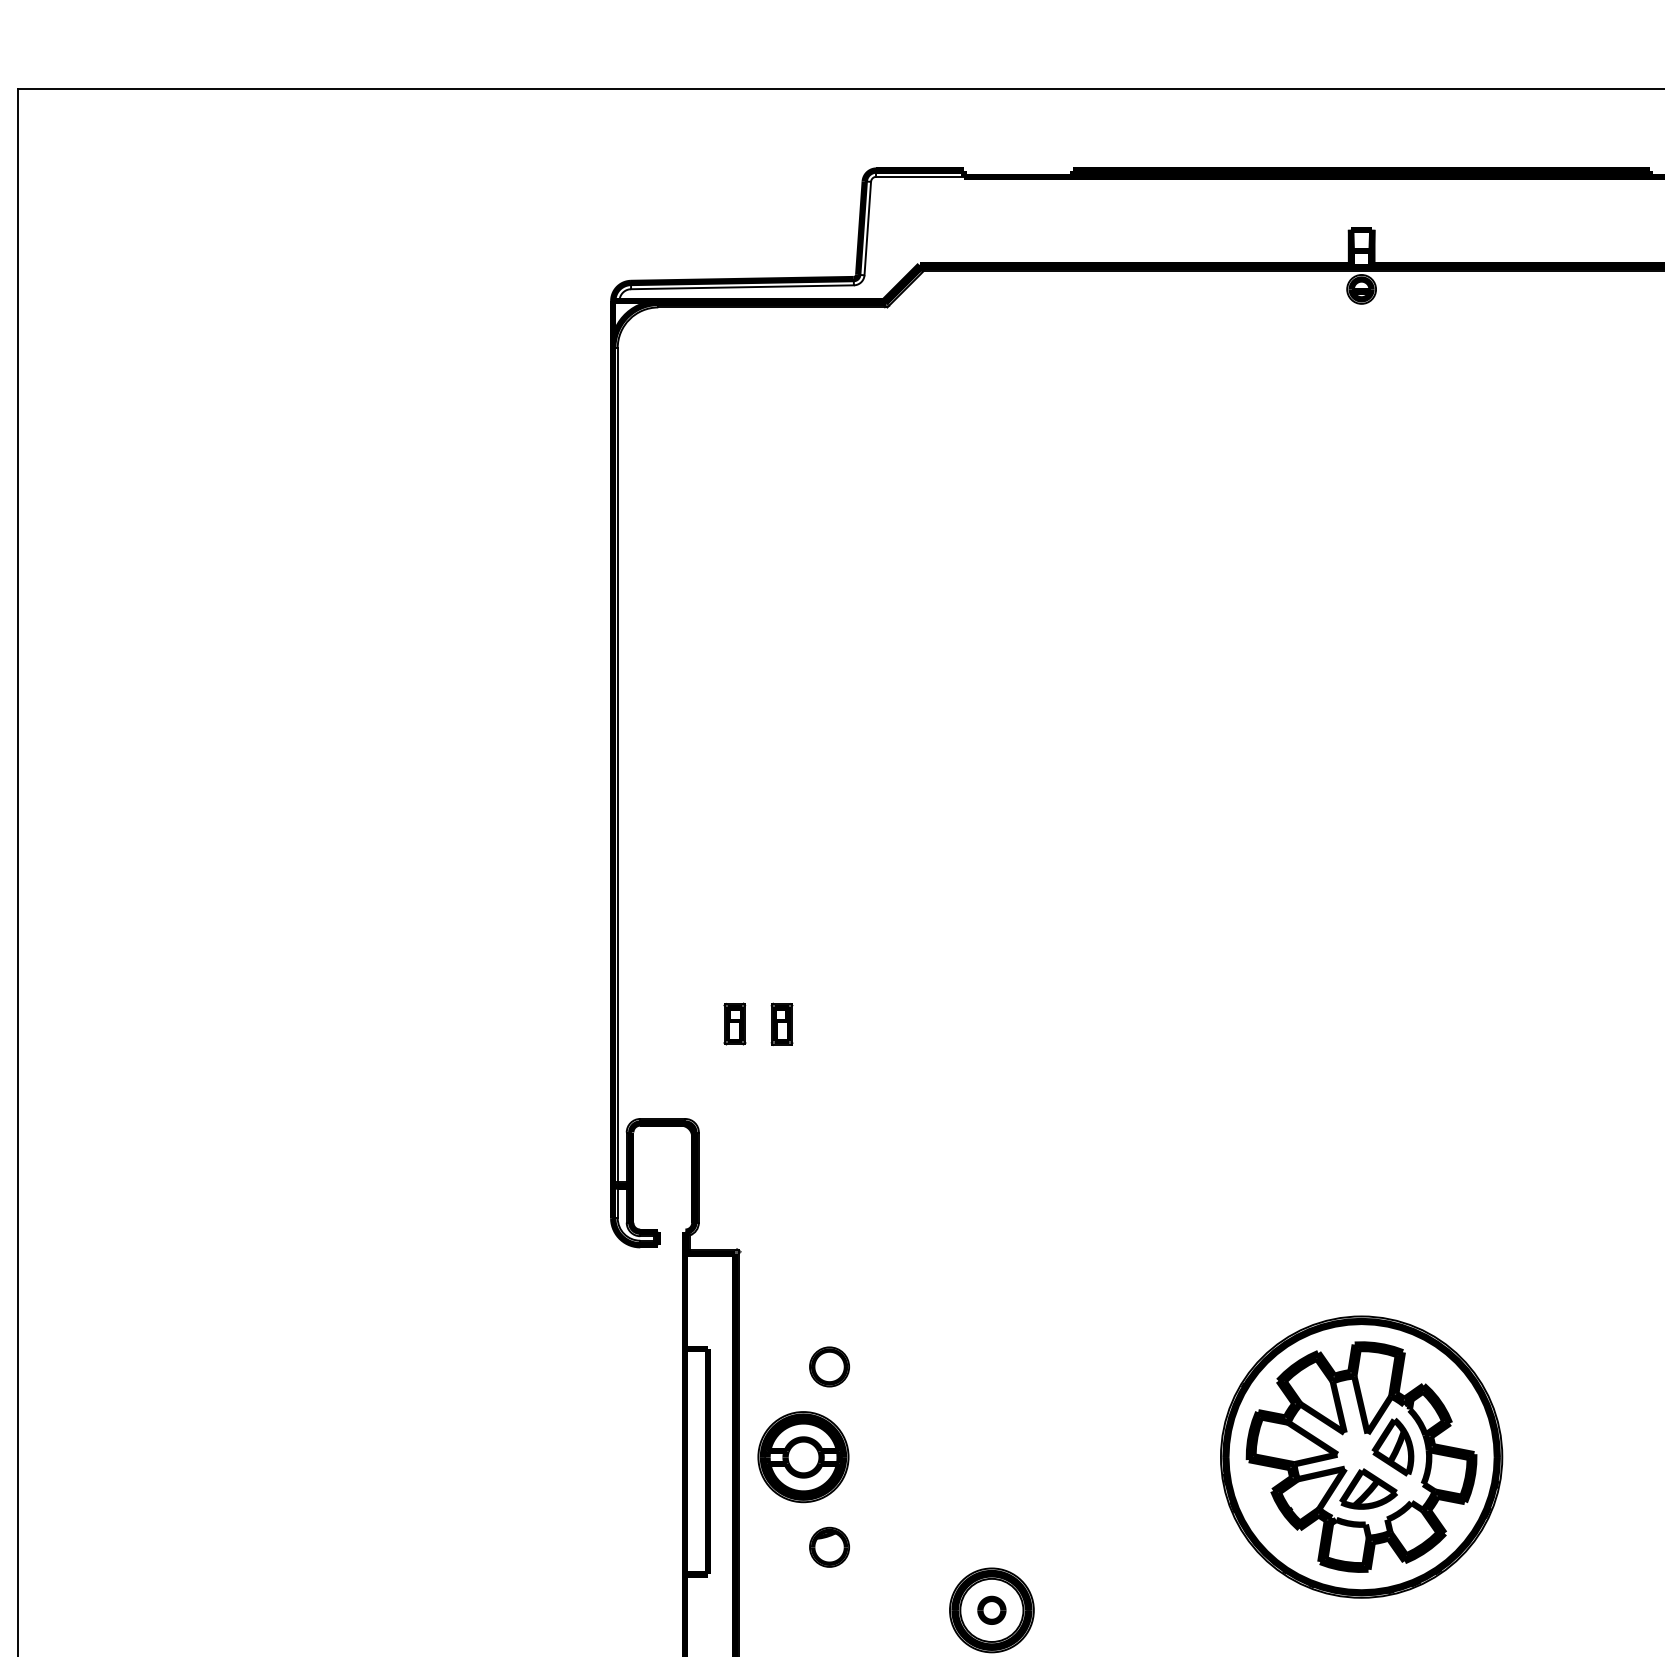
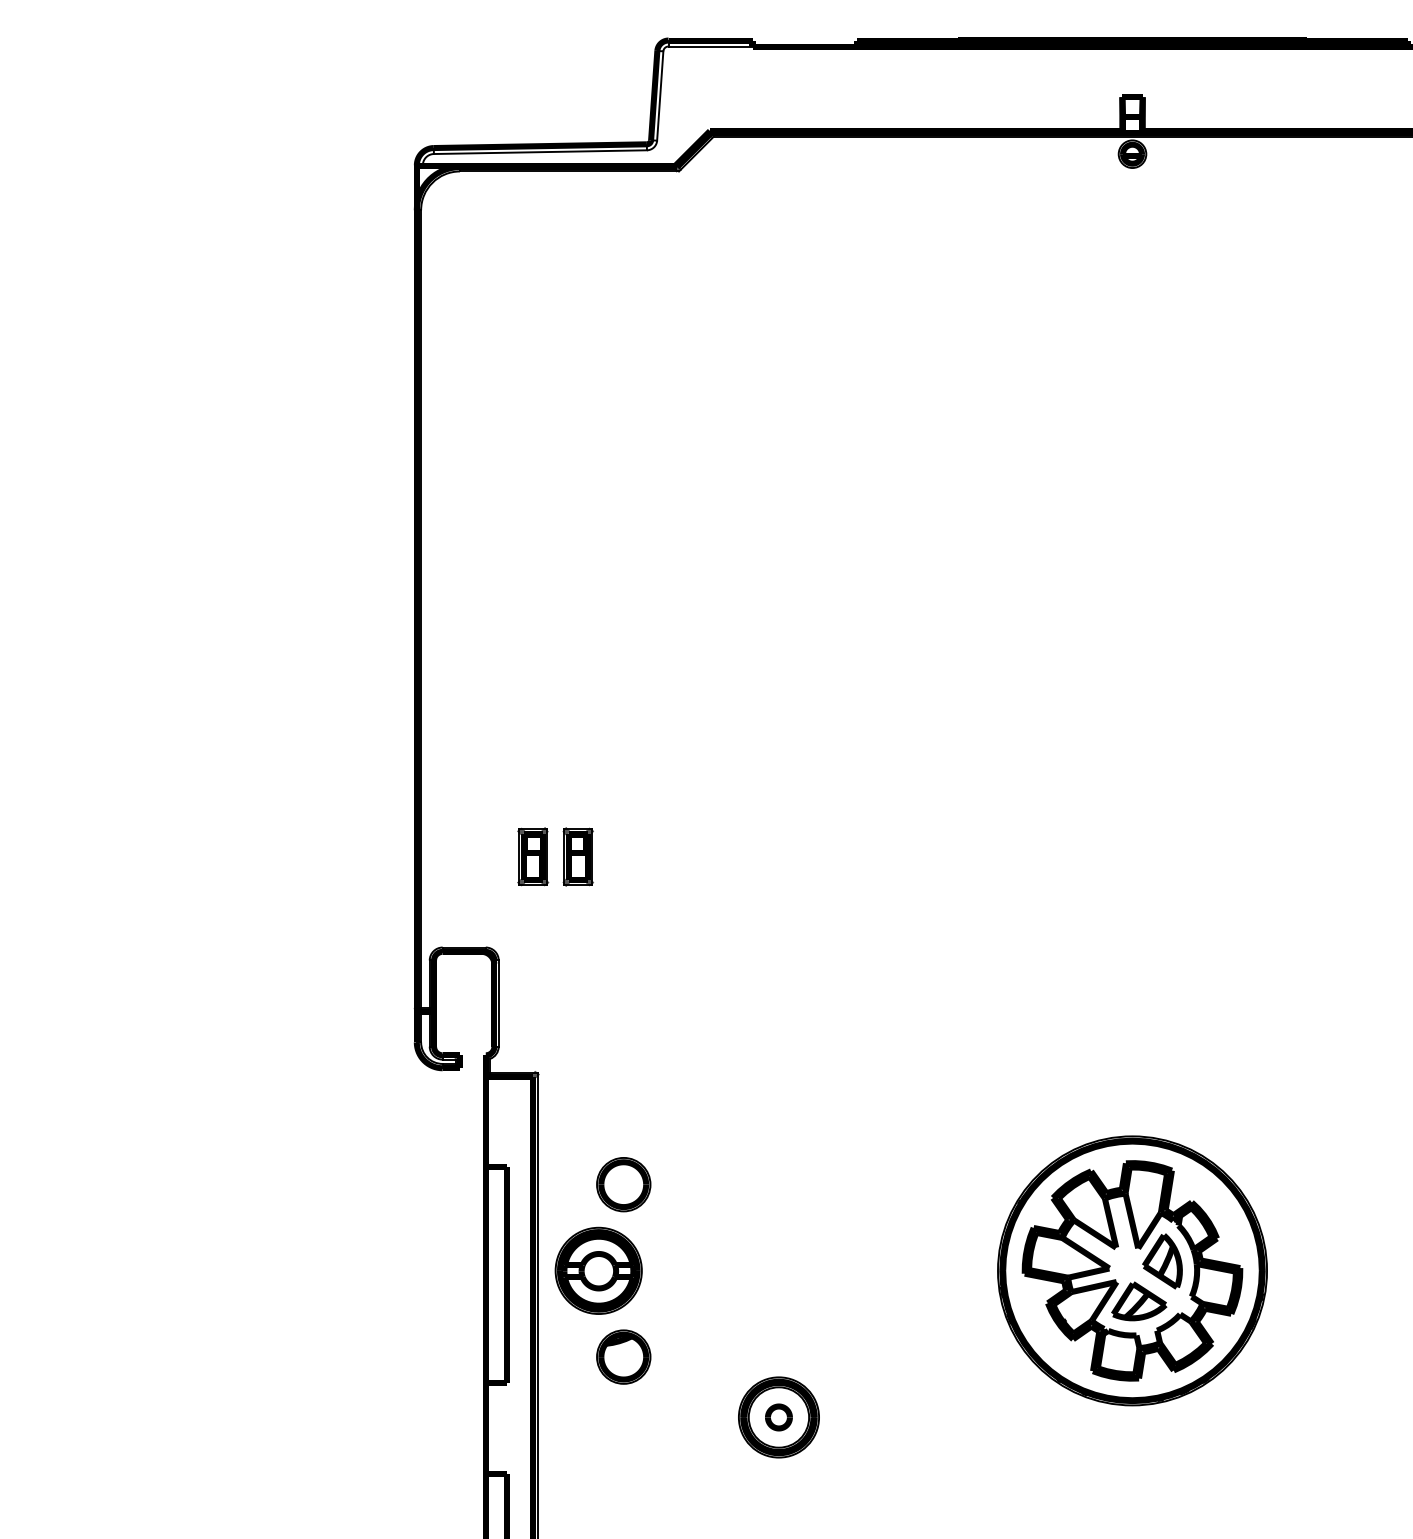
part: (734, 1023) -> (532, 856), size x1.43
part: (781, 1024) -> (577, 857), size x1.43
part: (829, 1366) -> (623, 1184), size x1.43
part: (829, 1547) -> (623, 1357), size x1.43

